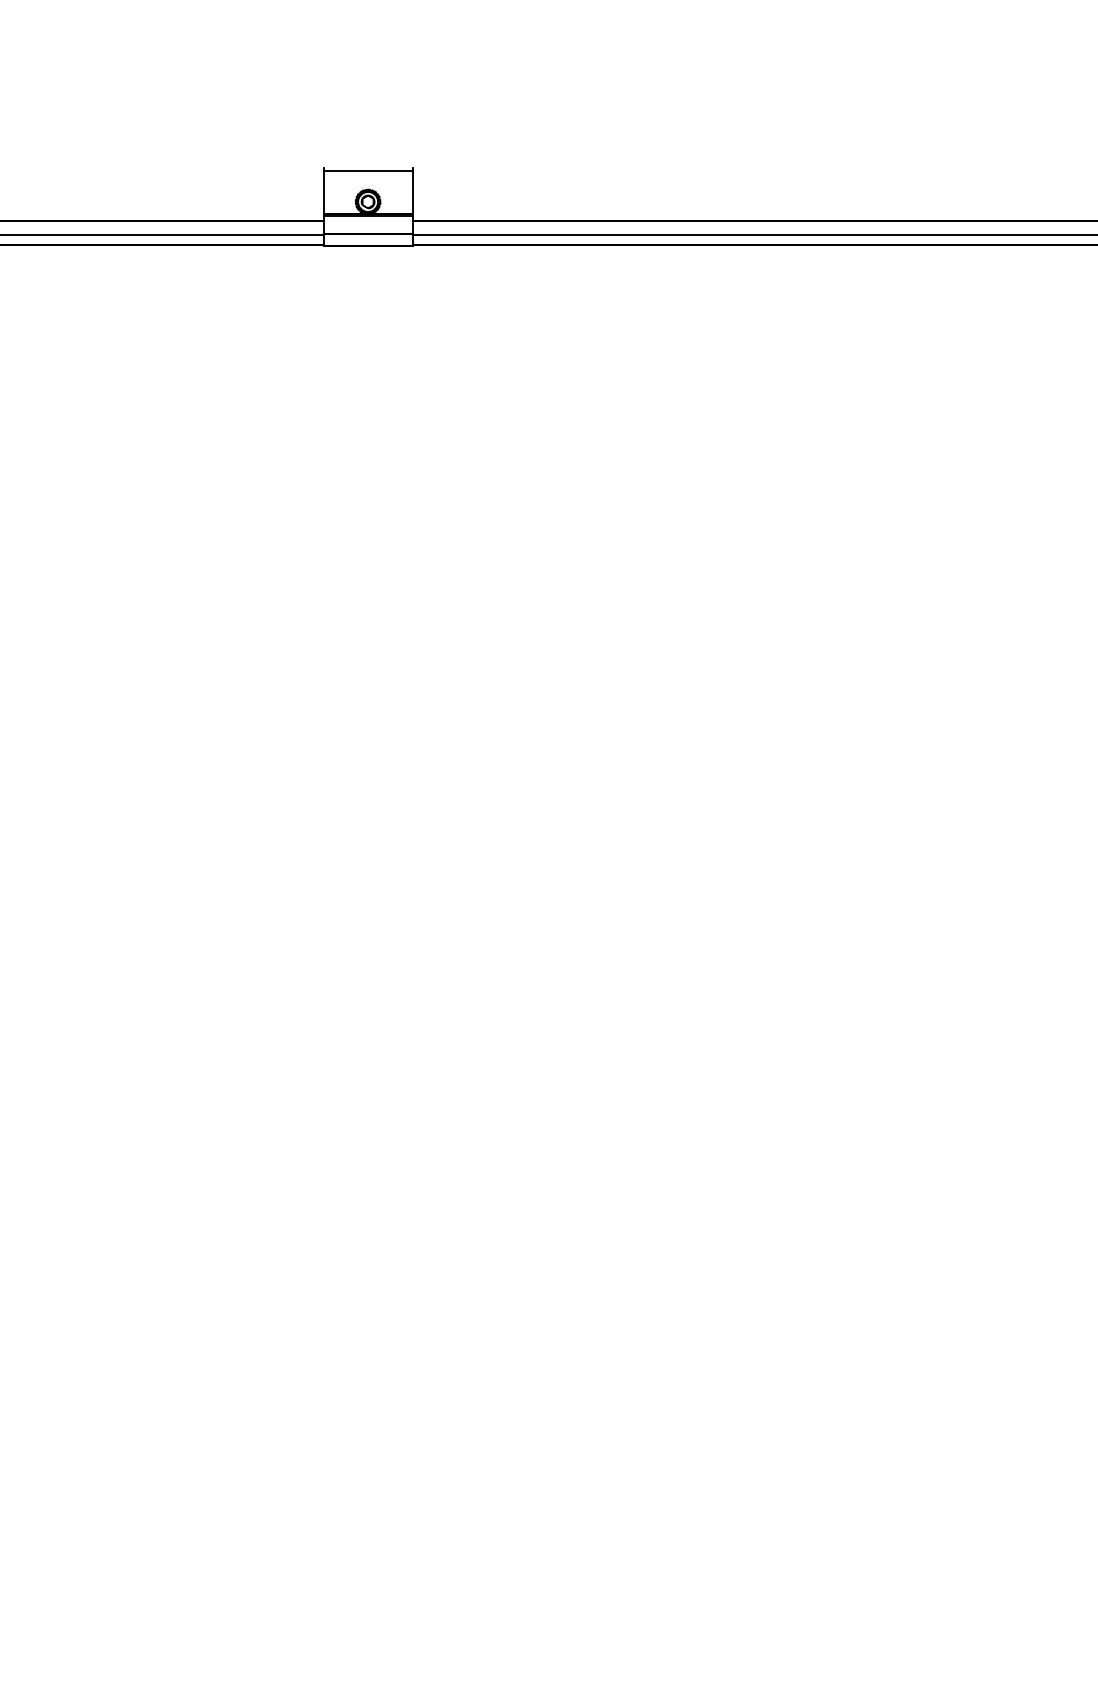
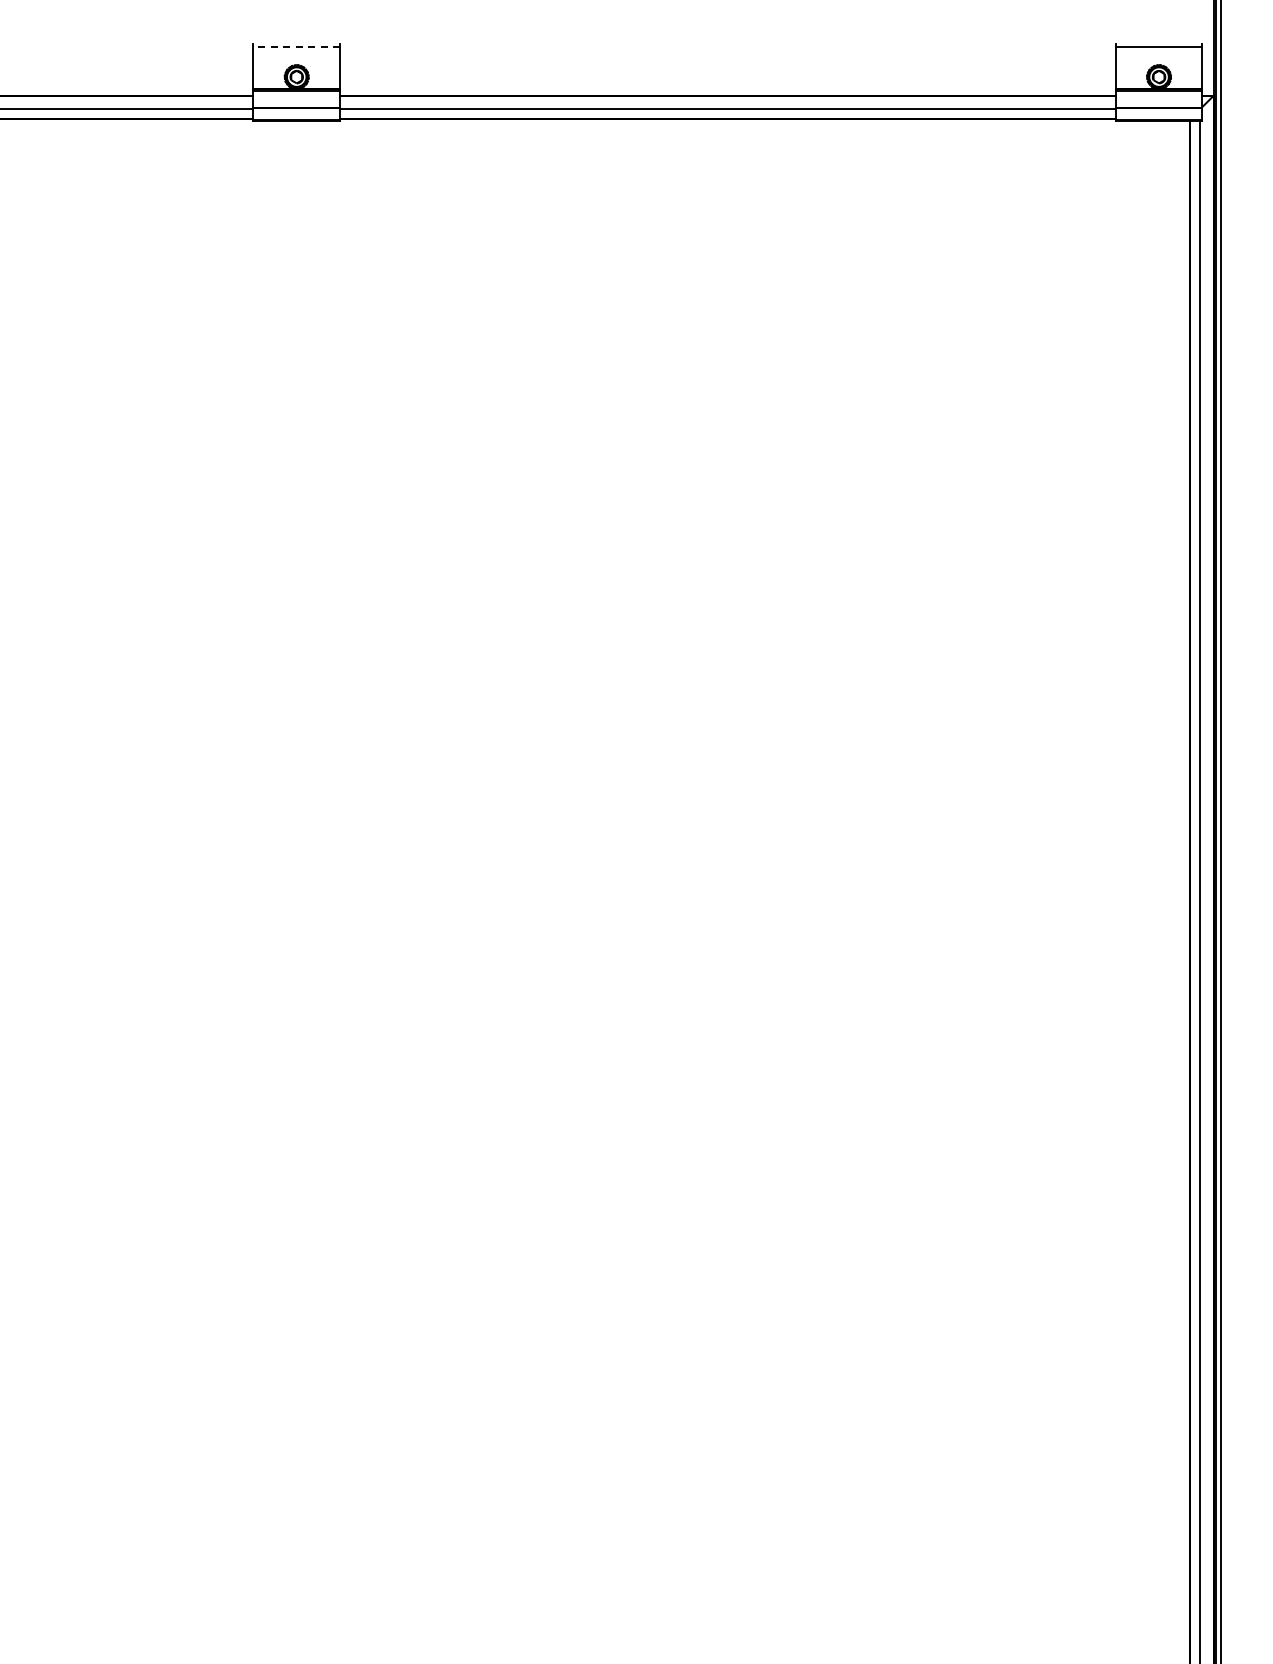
line: (367, 170) -> (296, 46), solid -> dashed

